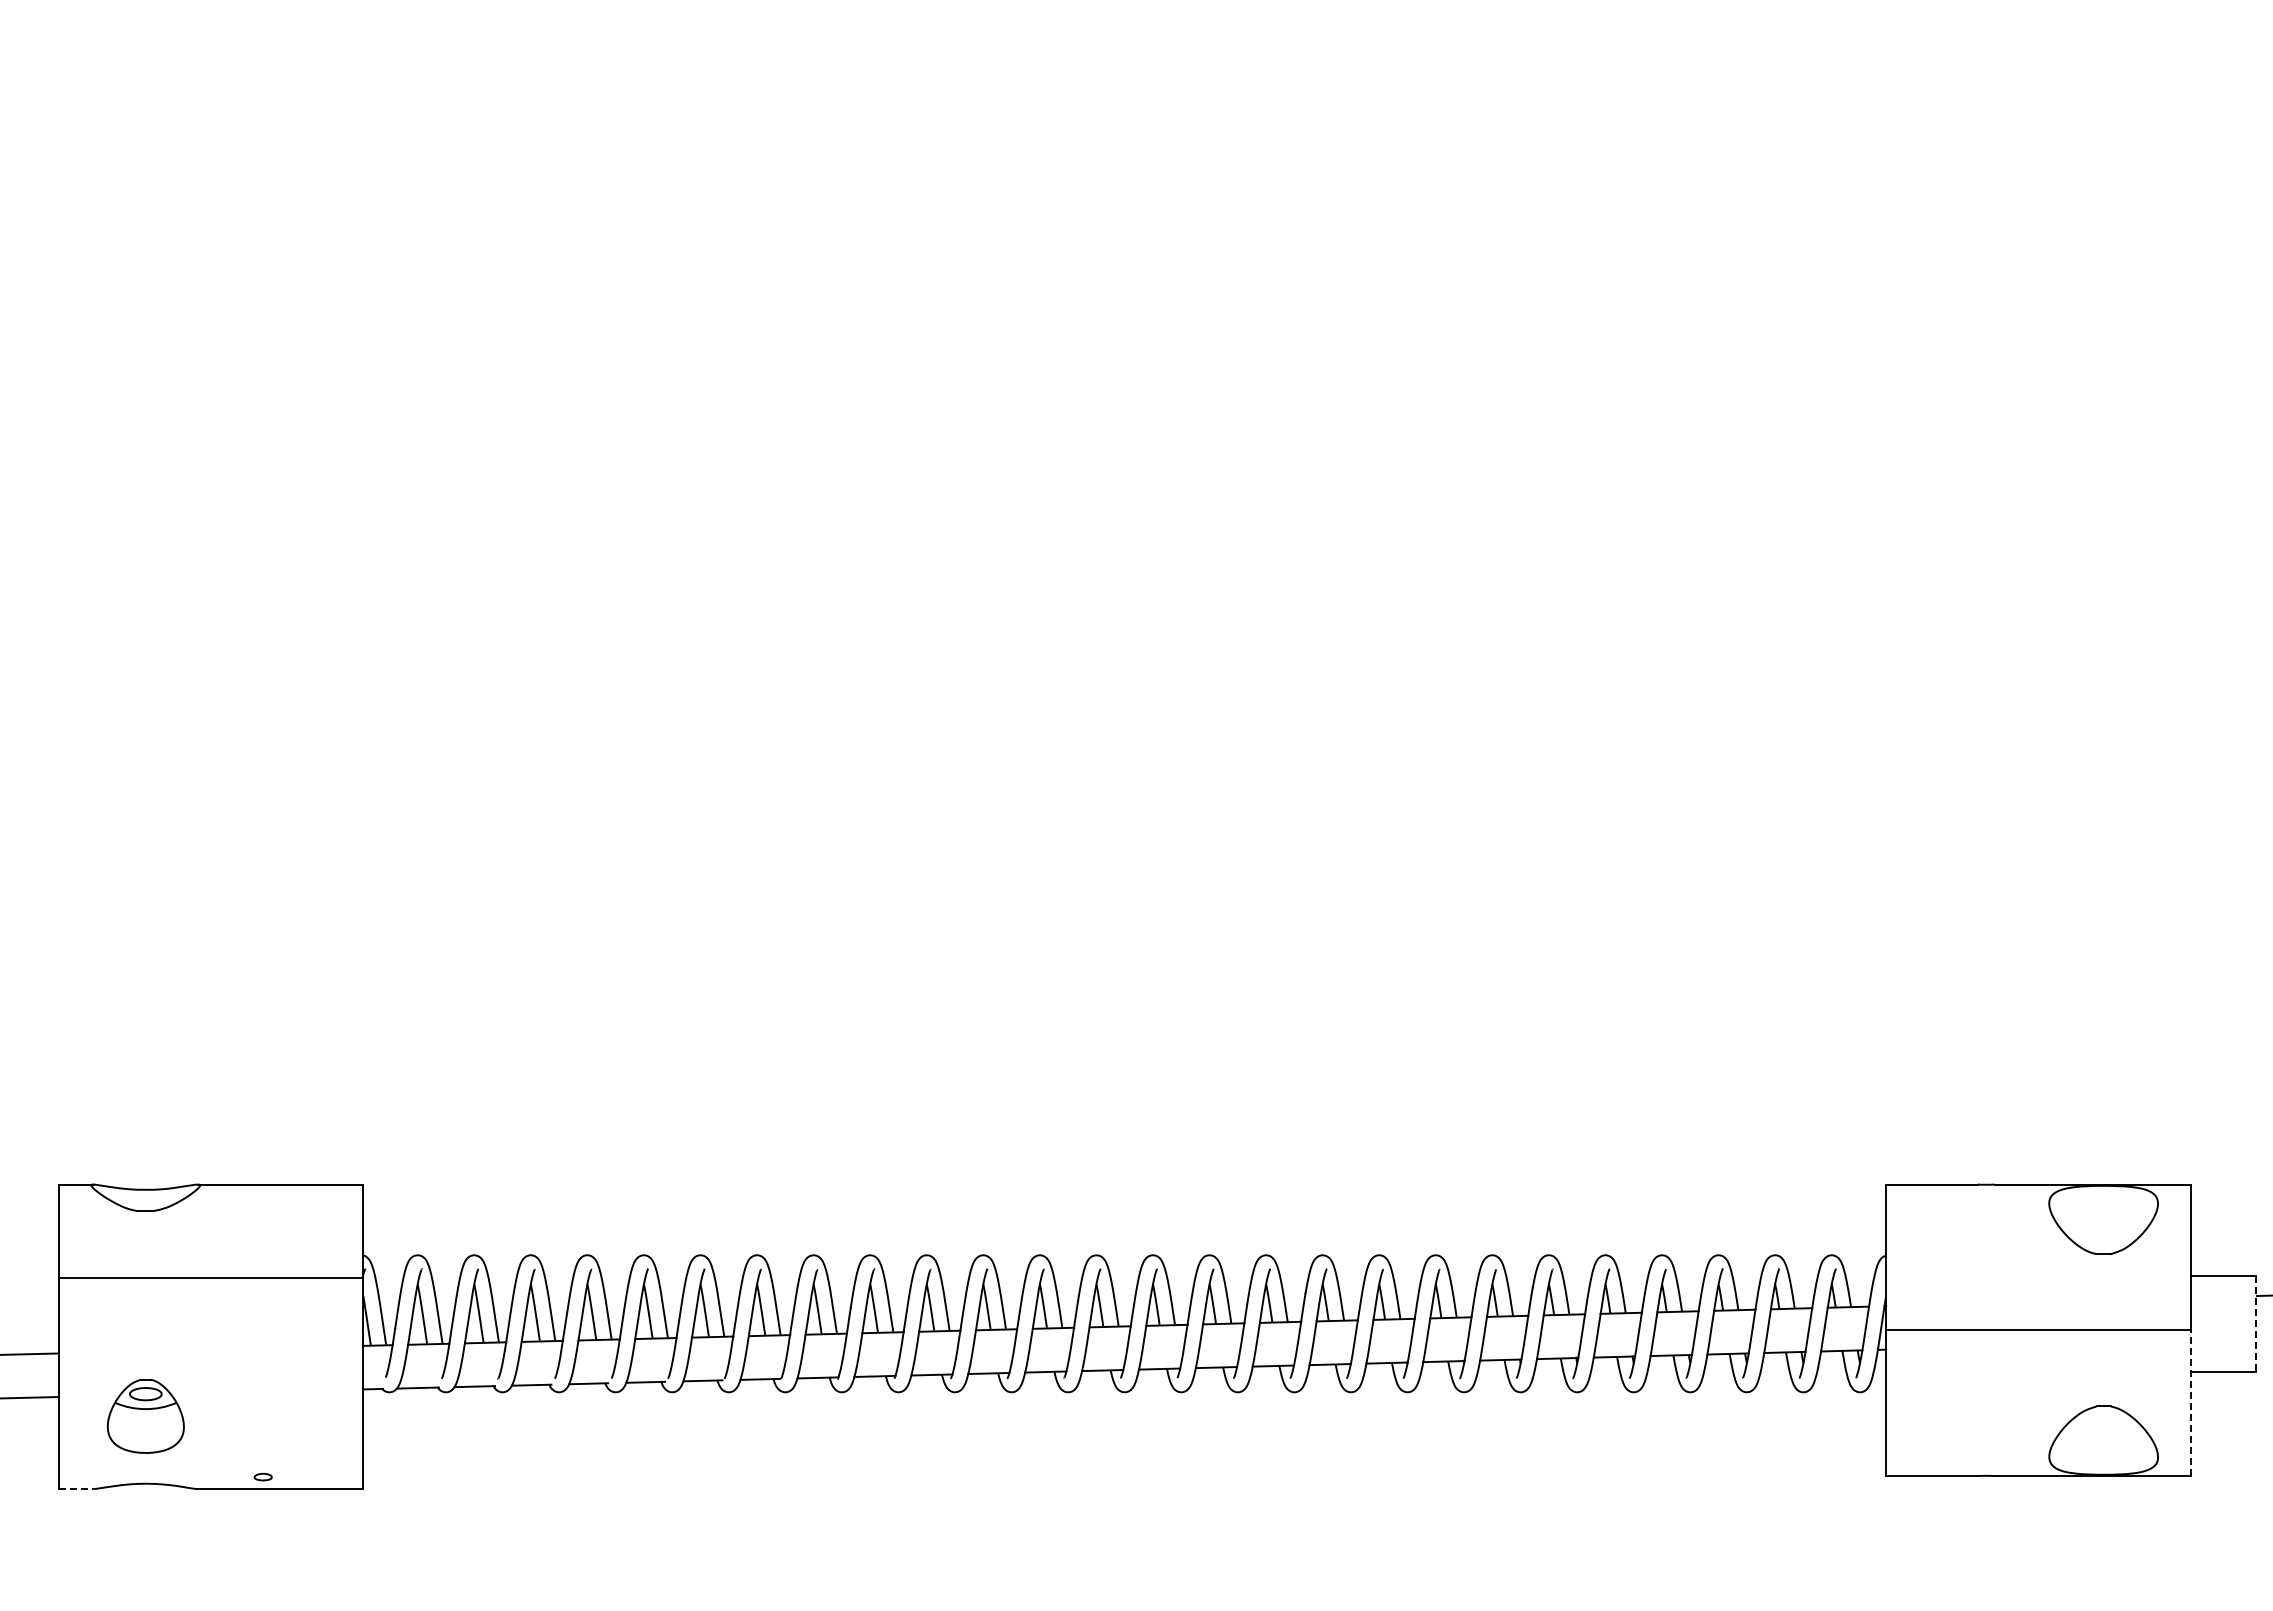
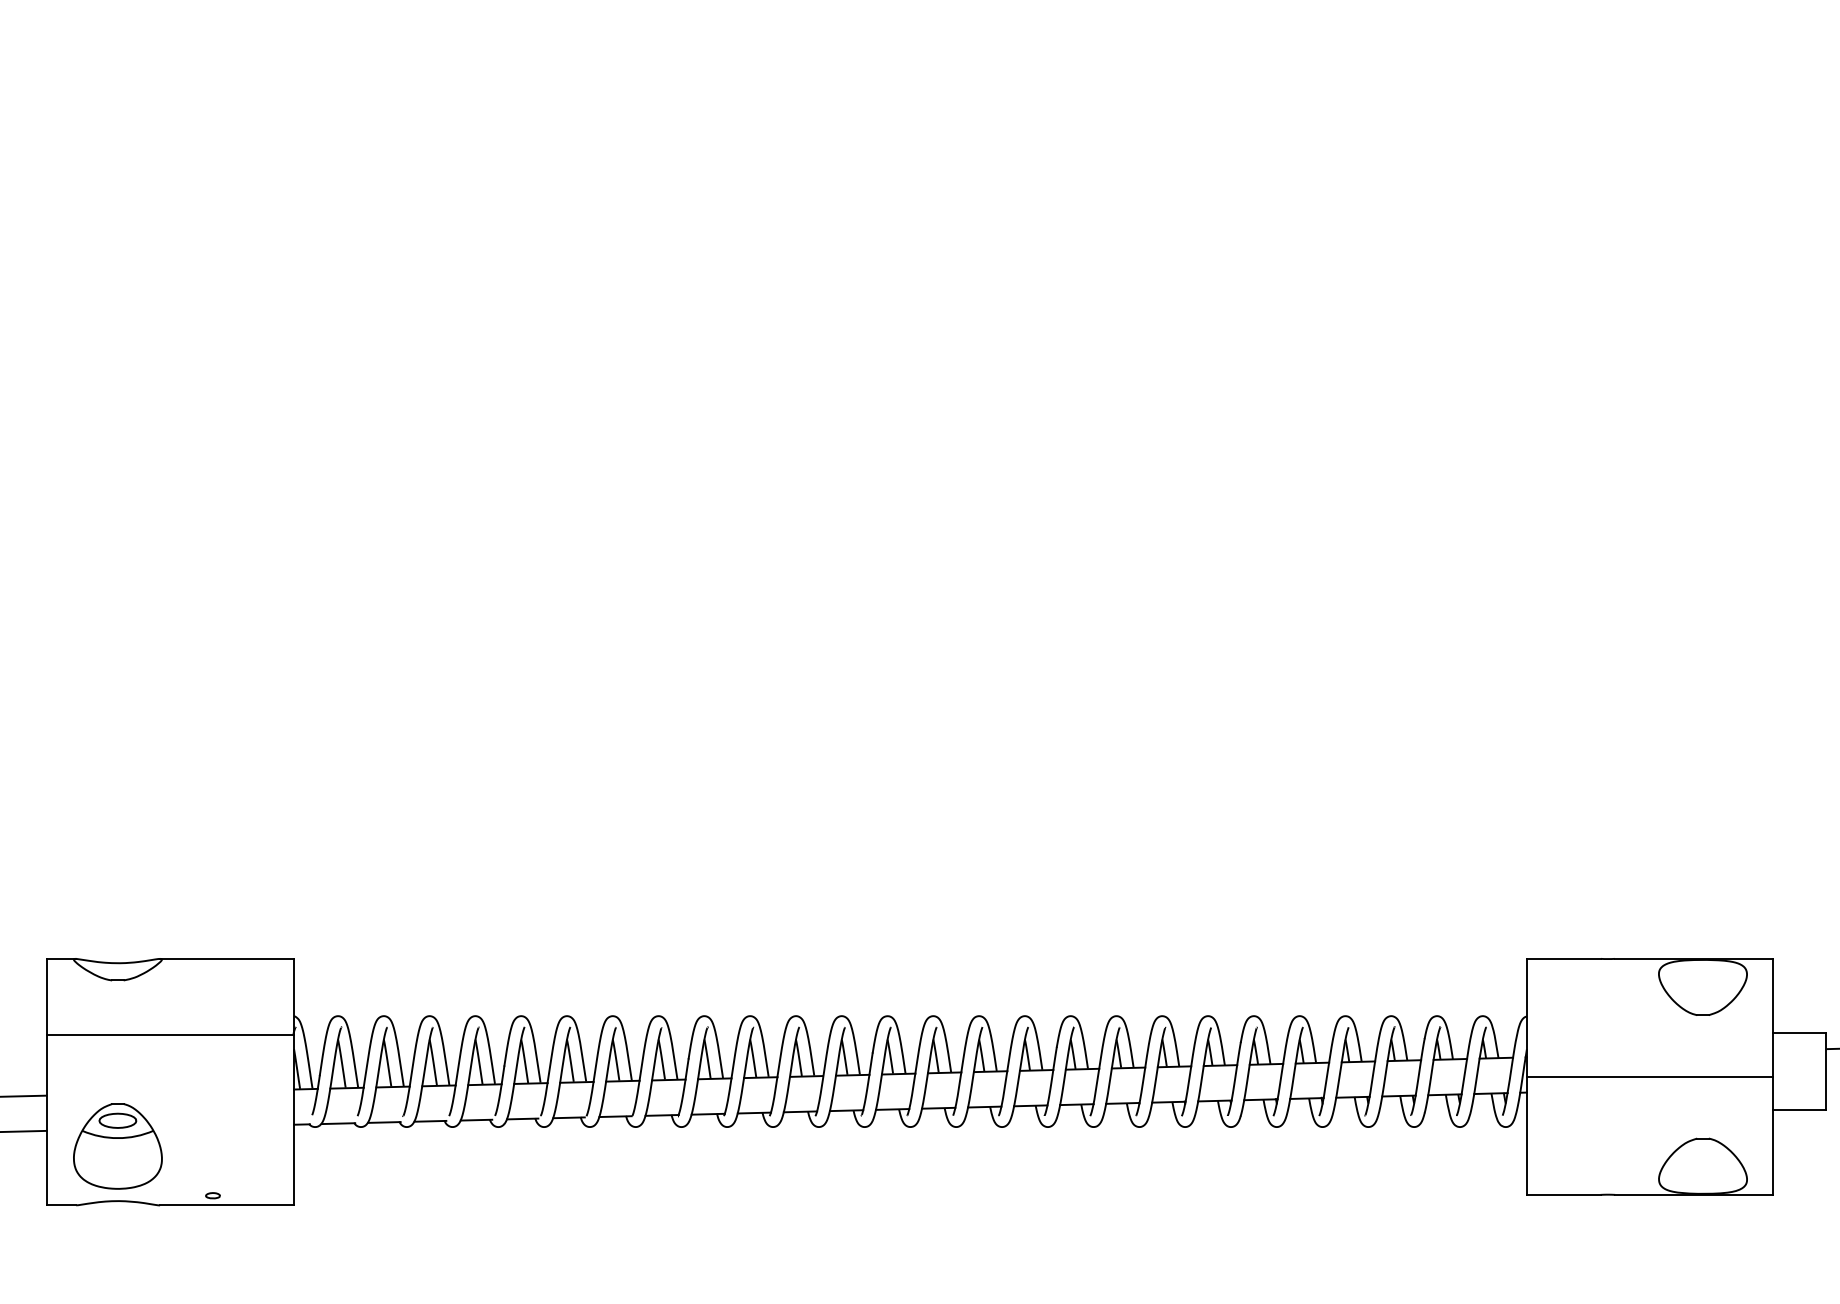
line: (2255, 1323) -> (1825, 1071), dashed -> solid
line: (2190, 1403) -> (1773, 1136), dashed -> solid
part: (145, 1416) -> (117, 1146), size x1.43
line: (76, 1489) -> (61, 1205), dashed -> solid

